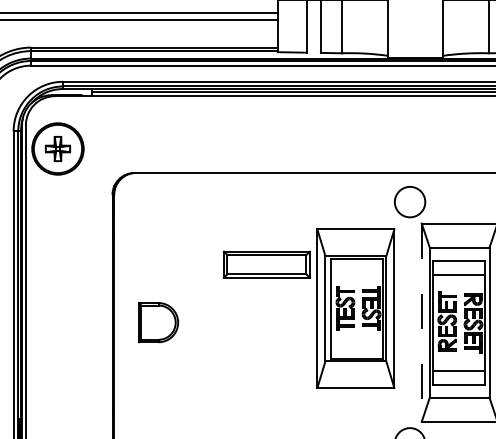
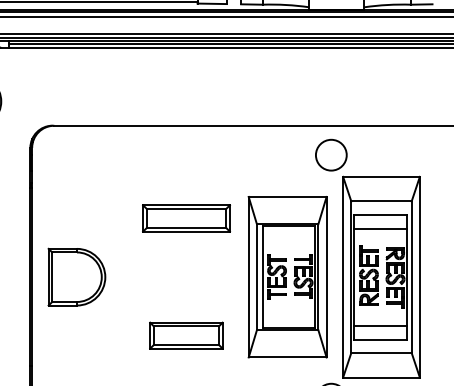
part: (355, 308) -> (287, 276), moved
part: (158, 322) -> (76, 276), size x1.43
line: (421, 323) -> (342, 277), dashed -> solid
part: (266, 380) -> (186, 335), added

